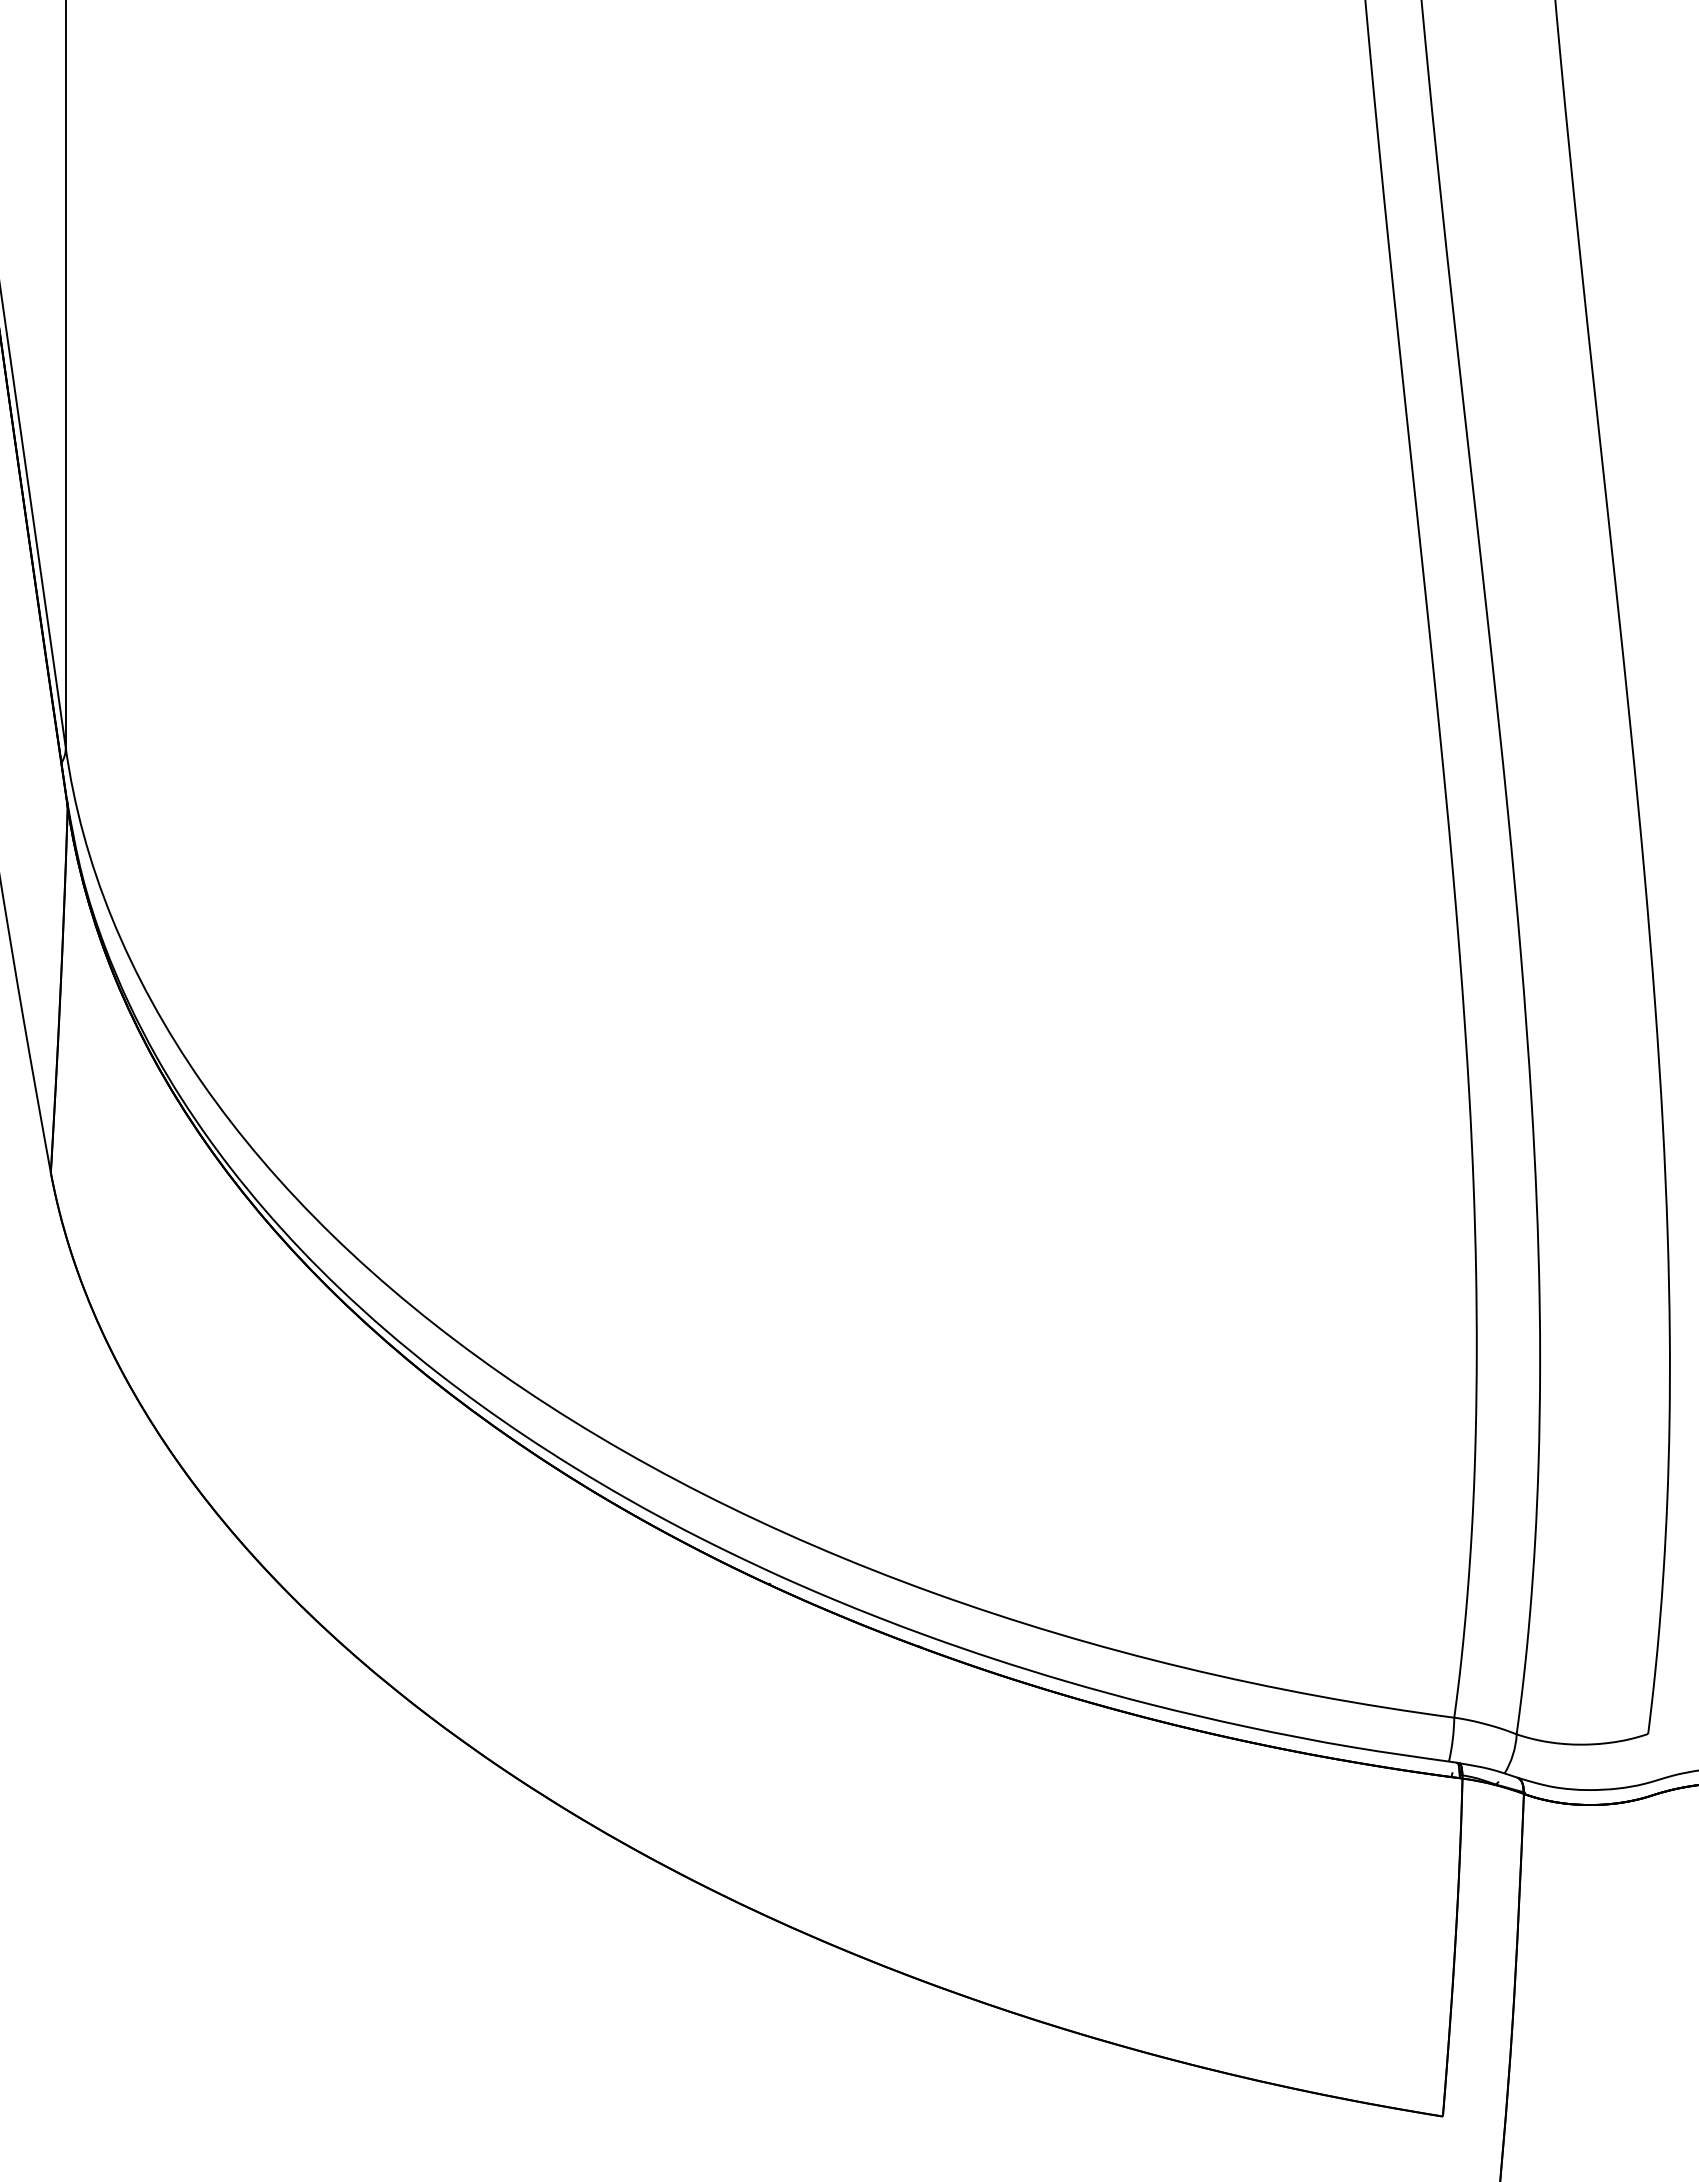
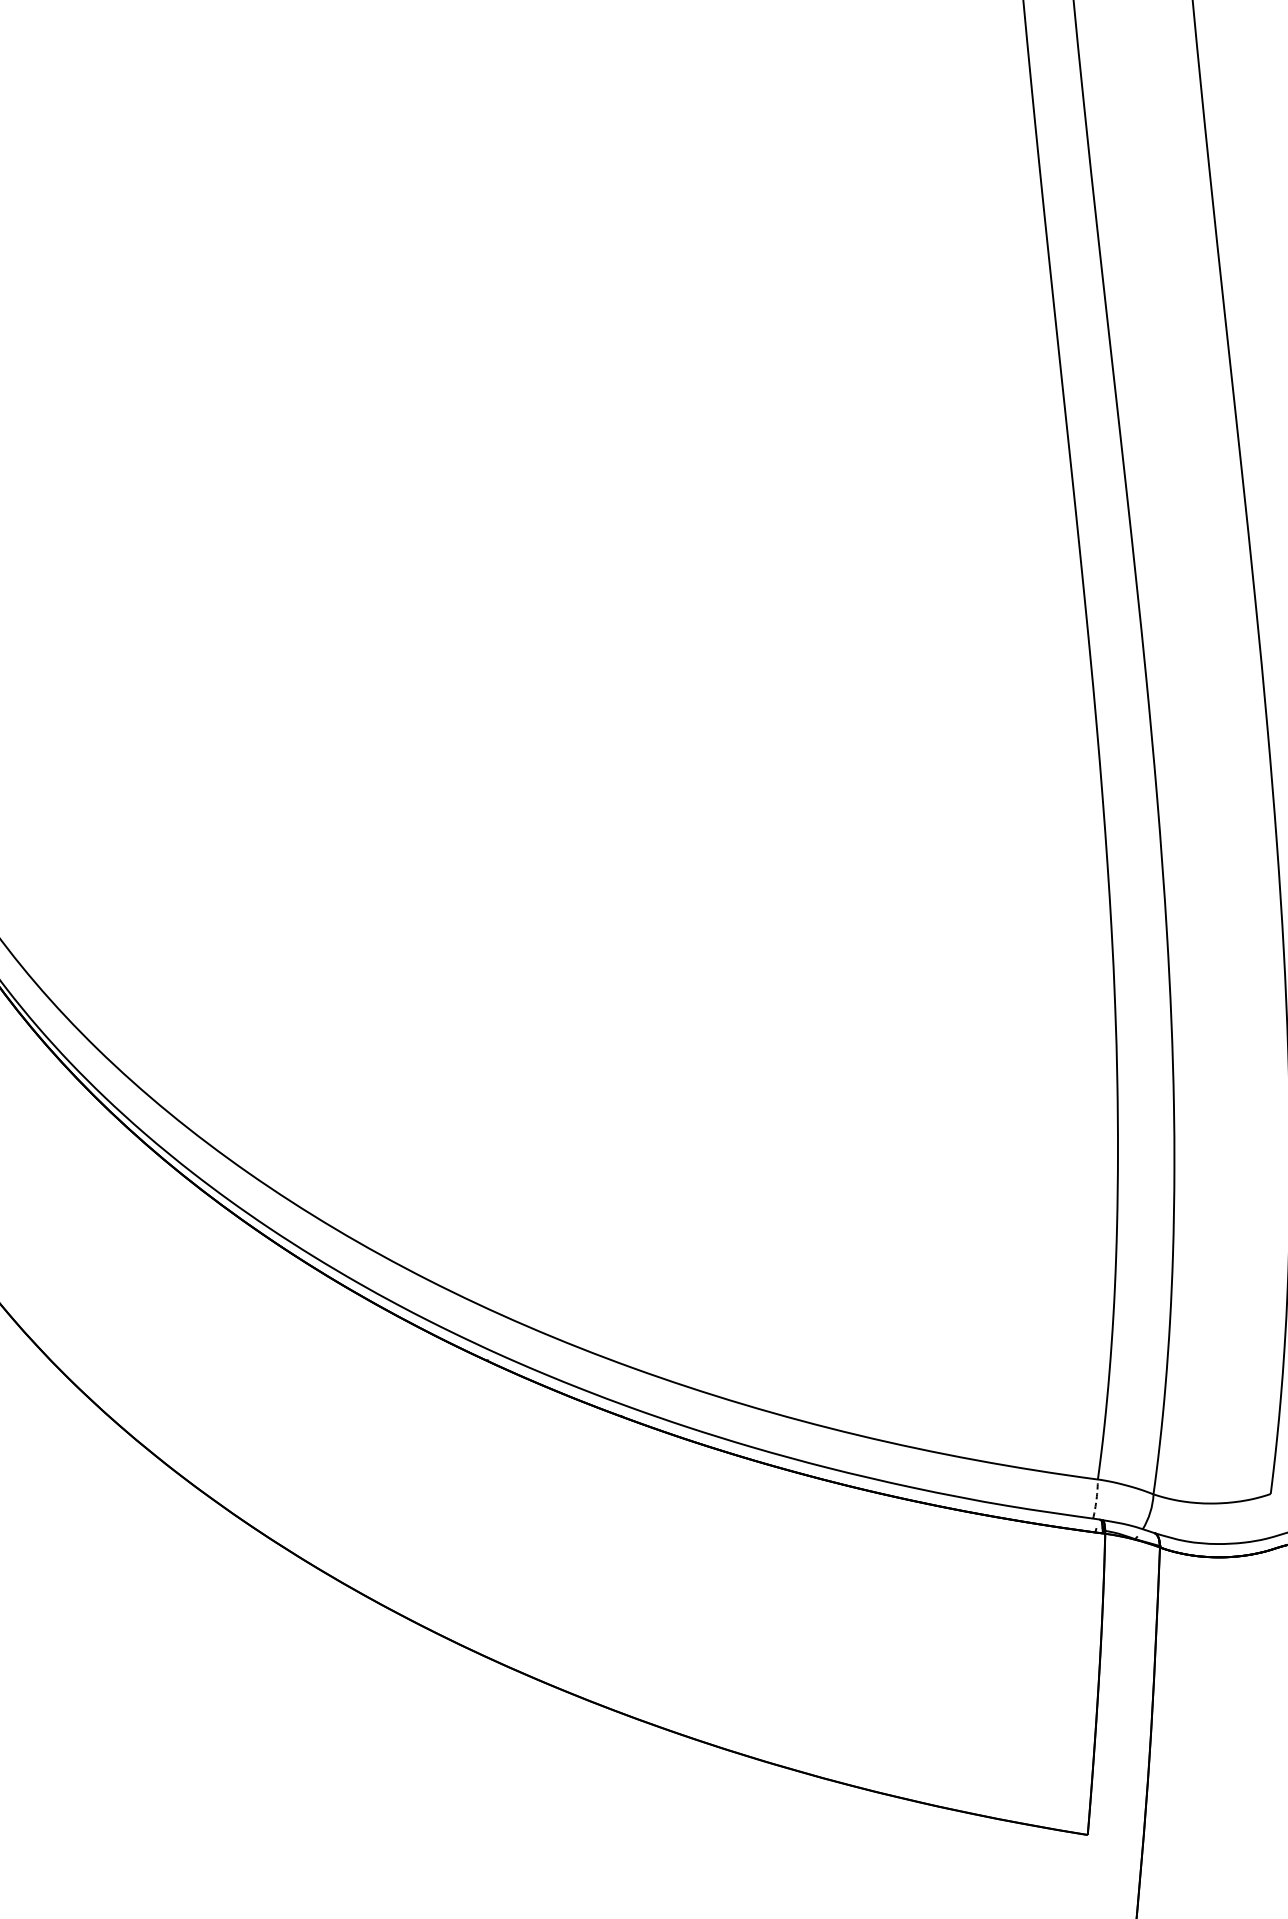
arc: (1452, 1739) -> (1096, 1498), solid -> dashed

